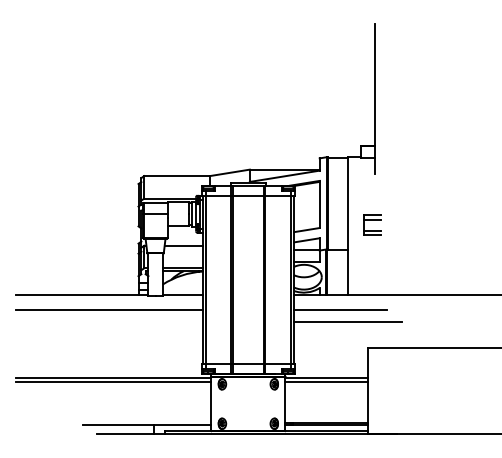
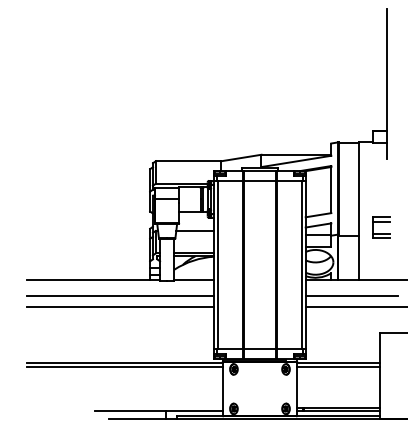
part: (372, 224) -> (381, 226), moved
line: (108, 322) -> (120, 307), added

